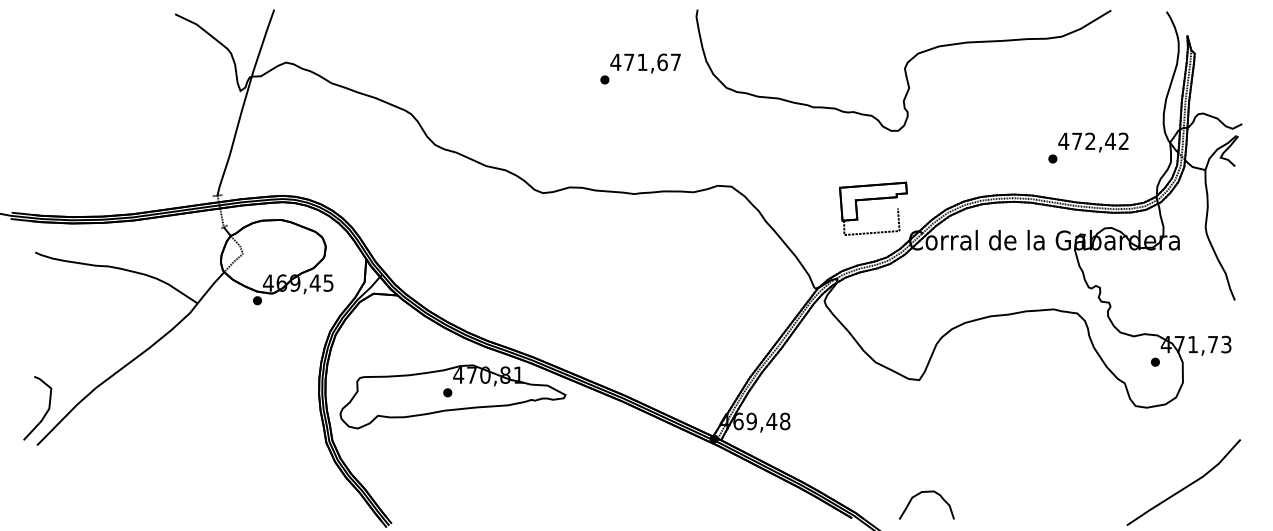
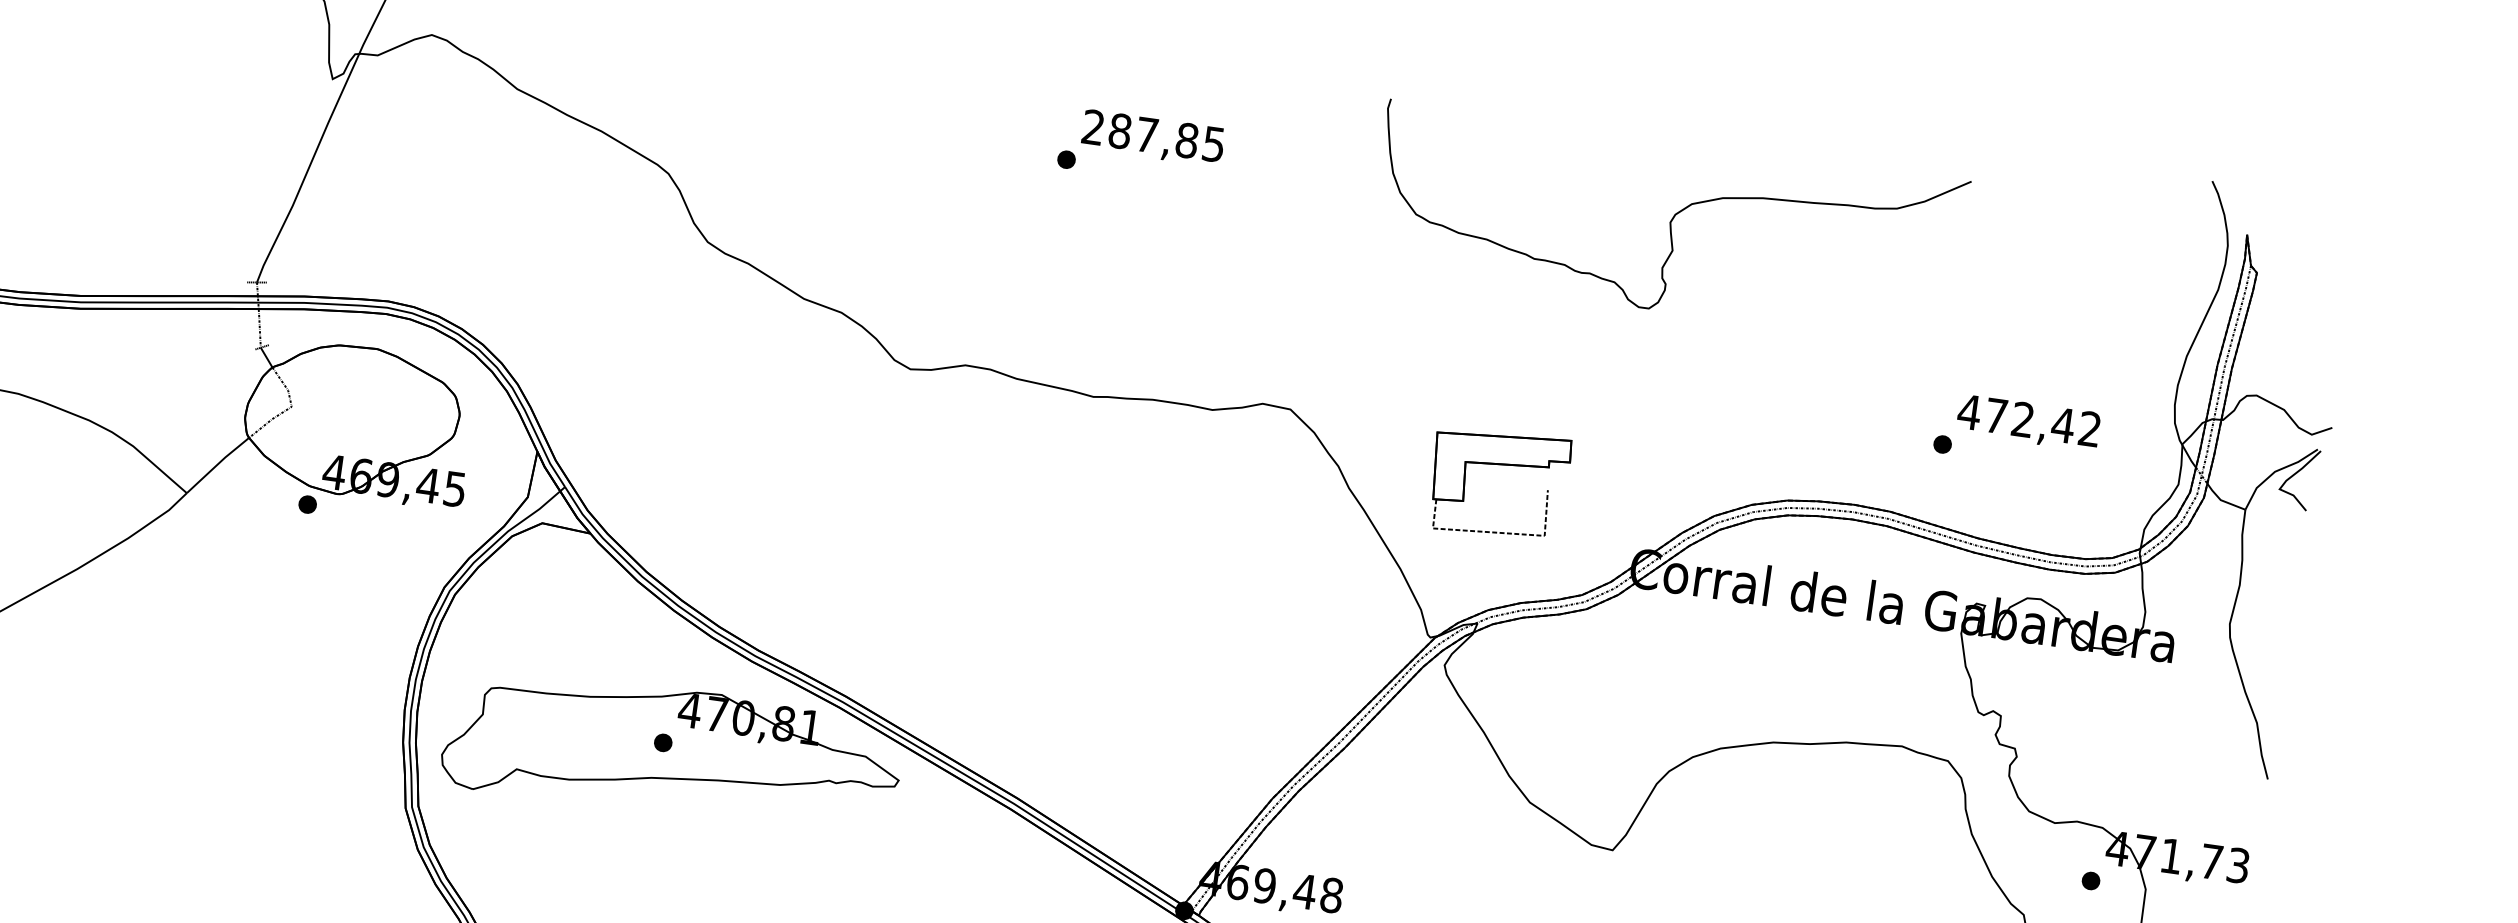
text: (645, 62) -> (1152, 136), 471,67 -> 287,85
part: (903, 70) -> (1668, 224), size x0.7
part: (871, 200) -> (1497, 466), moved

